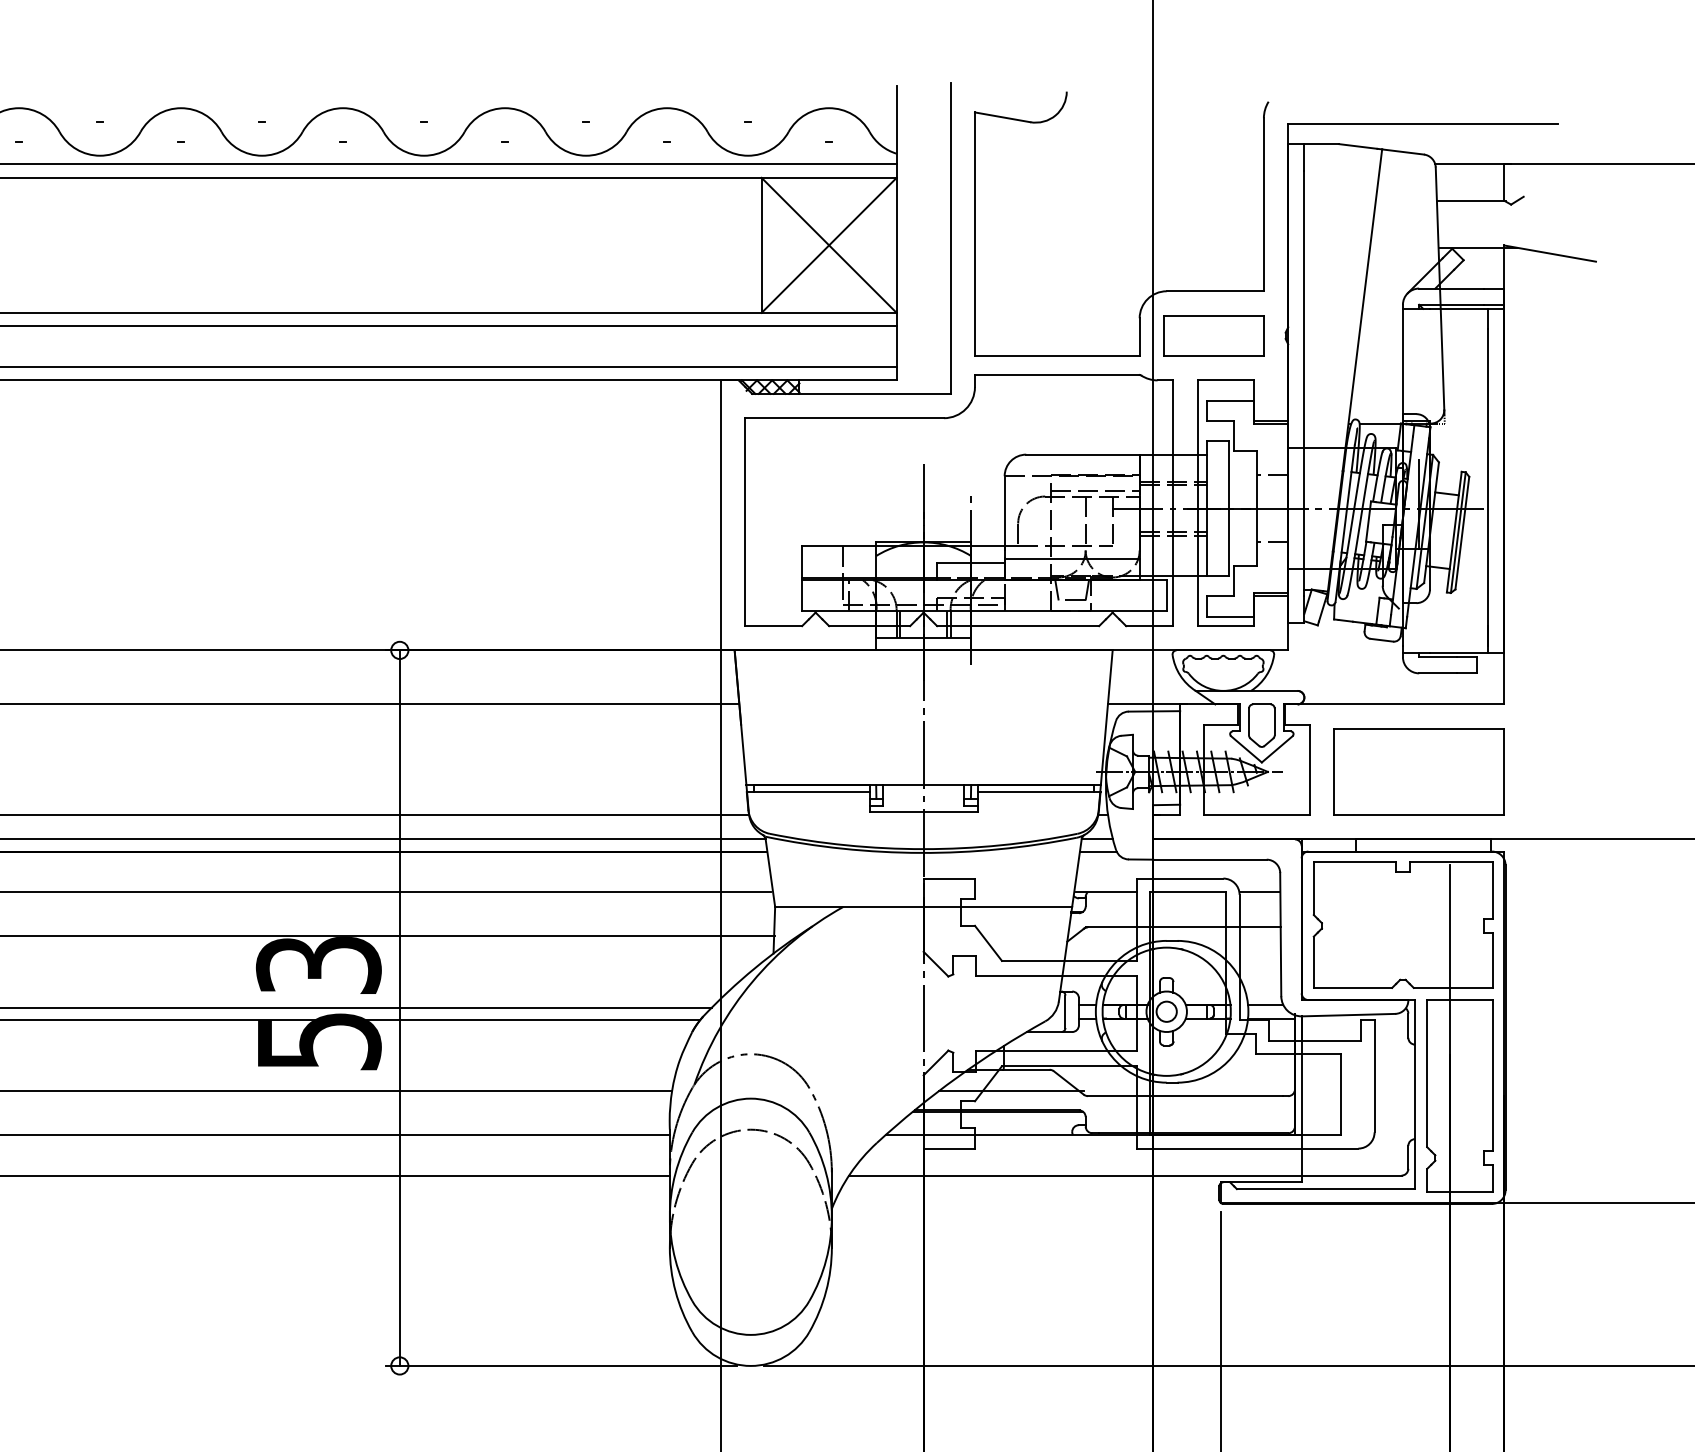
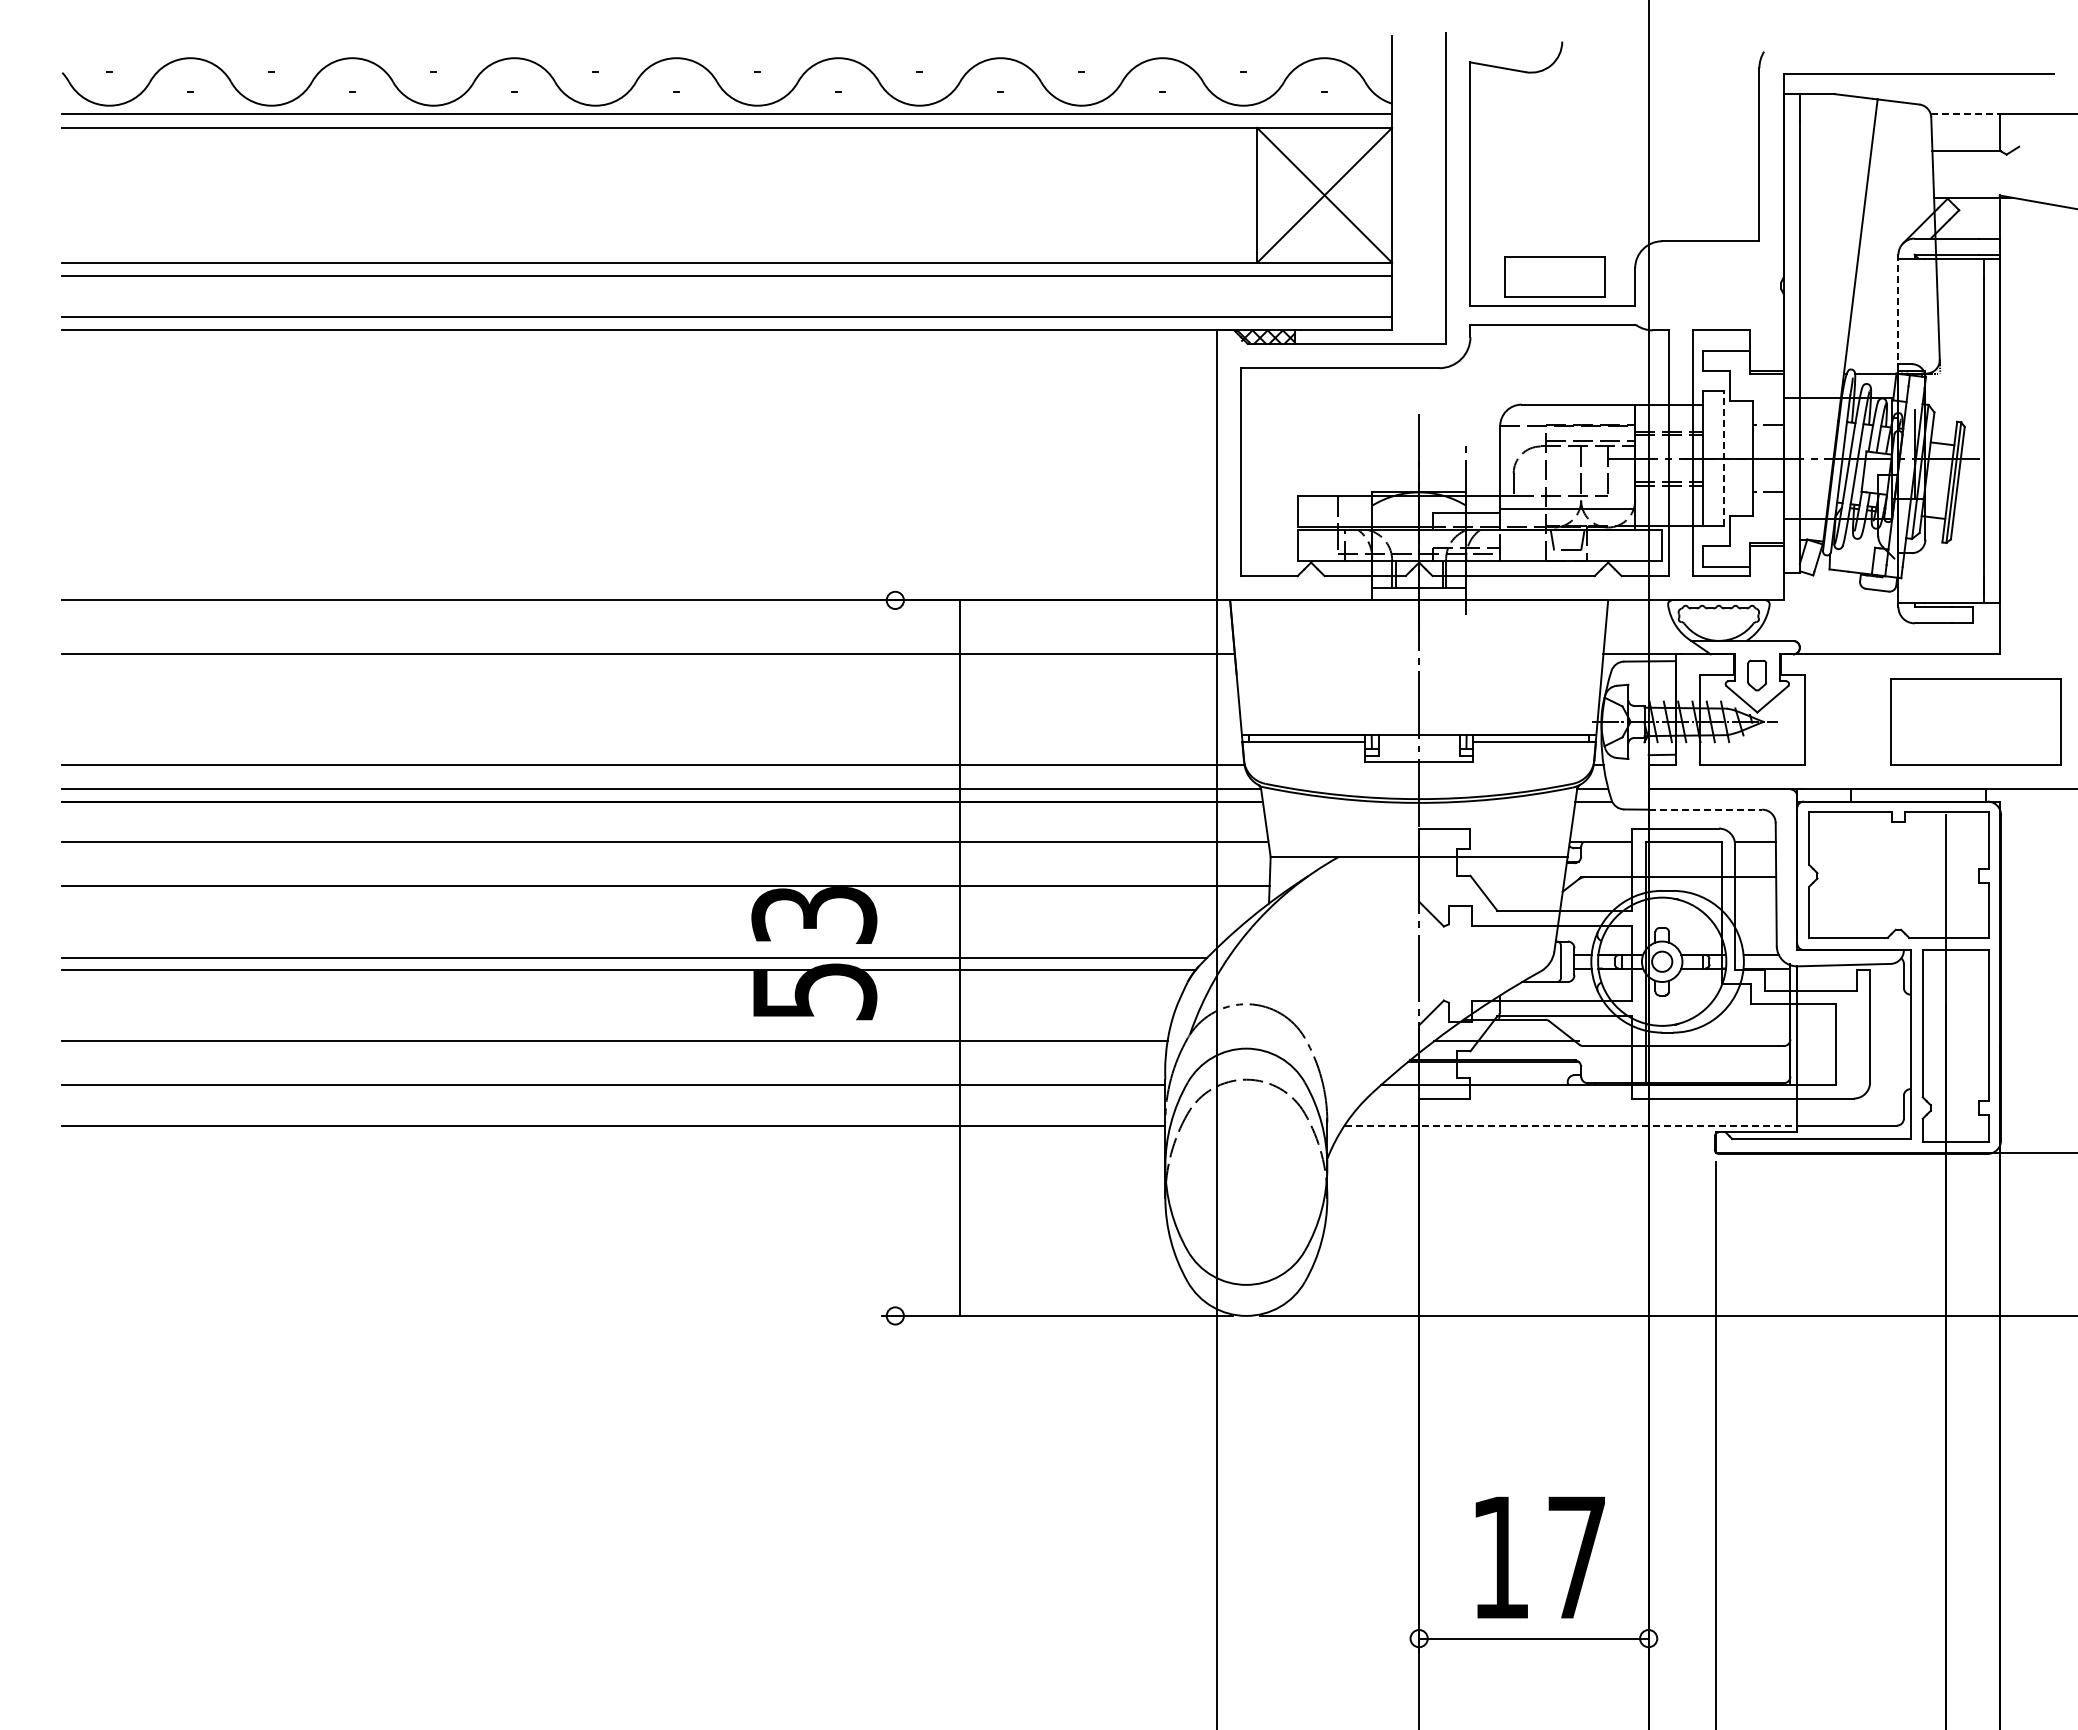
line: (1473, 164) -> (1968, 114), solid -> dashed
part: (1213, 335) -> (1554, 276), moved
line: (1403, 364) -> (1898, 314), solid -> dashed
line: (1229, 508) -> (1724, 458), solid -> dashed
part: (1261, 725) -> (1756, 675), size x0.7
part: (1419, 771) -> (1975, 721), moved
line: (1210, 859) -> (1705, 809), solid -> dashed
line: (400, 1007) -> (960, 957), moved
line: (1076, 1175) -> (1571, 1125), solid -> dashed

